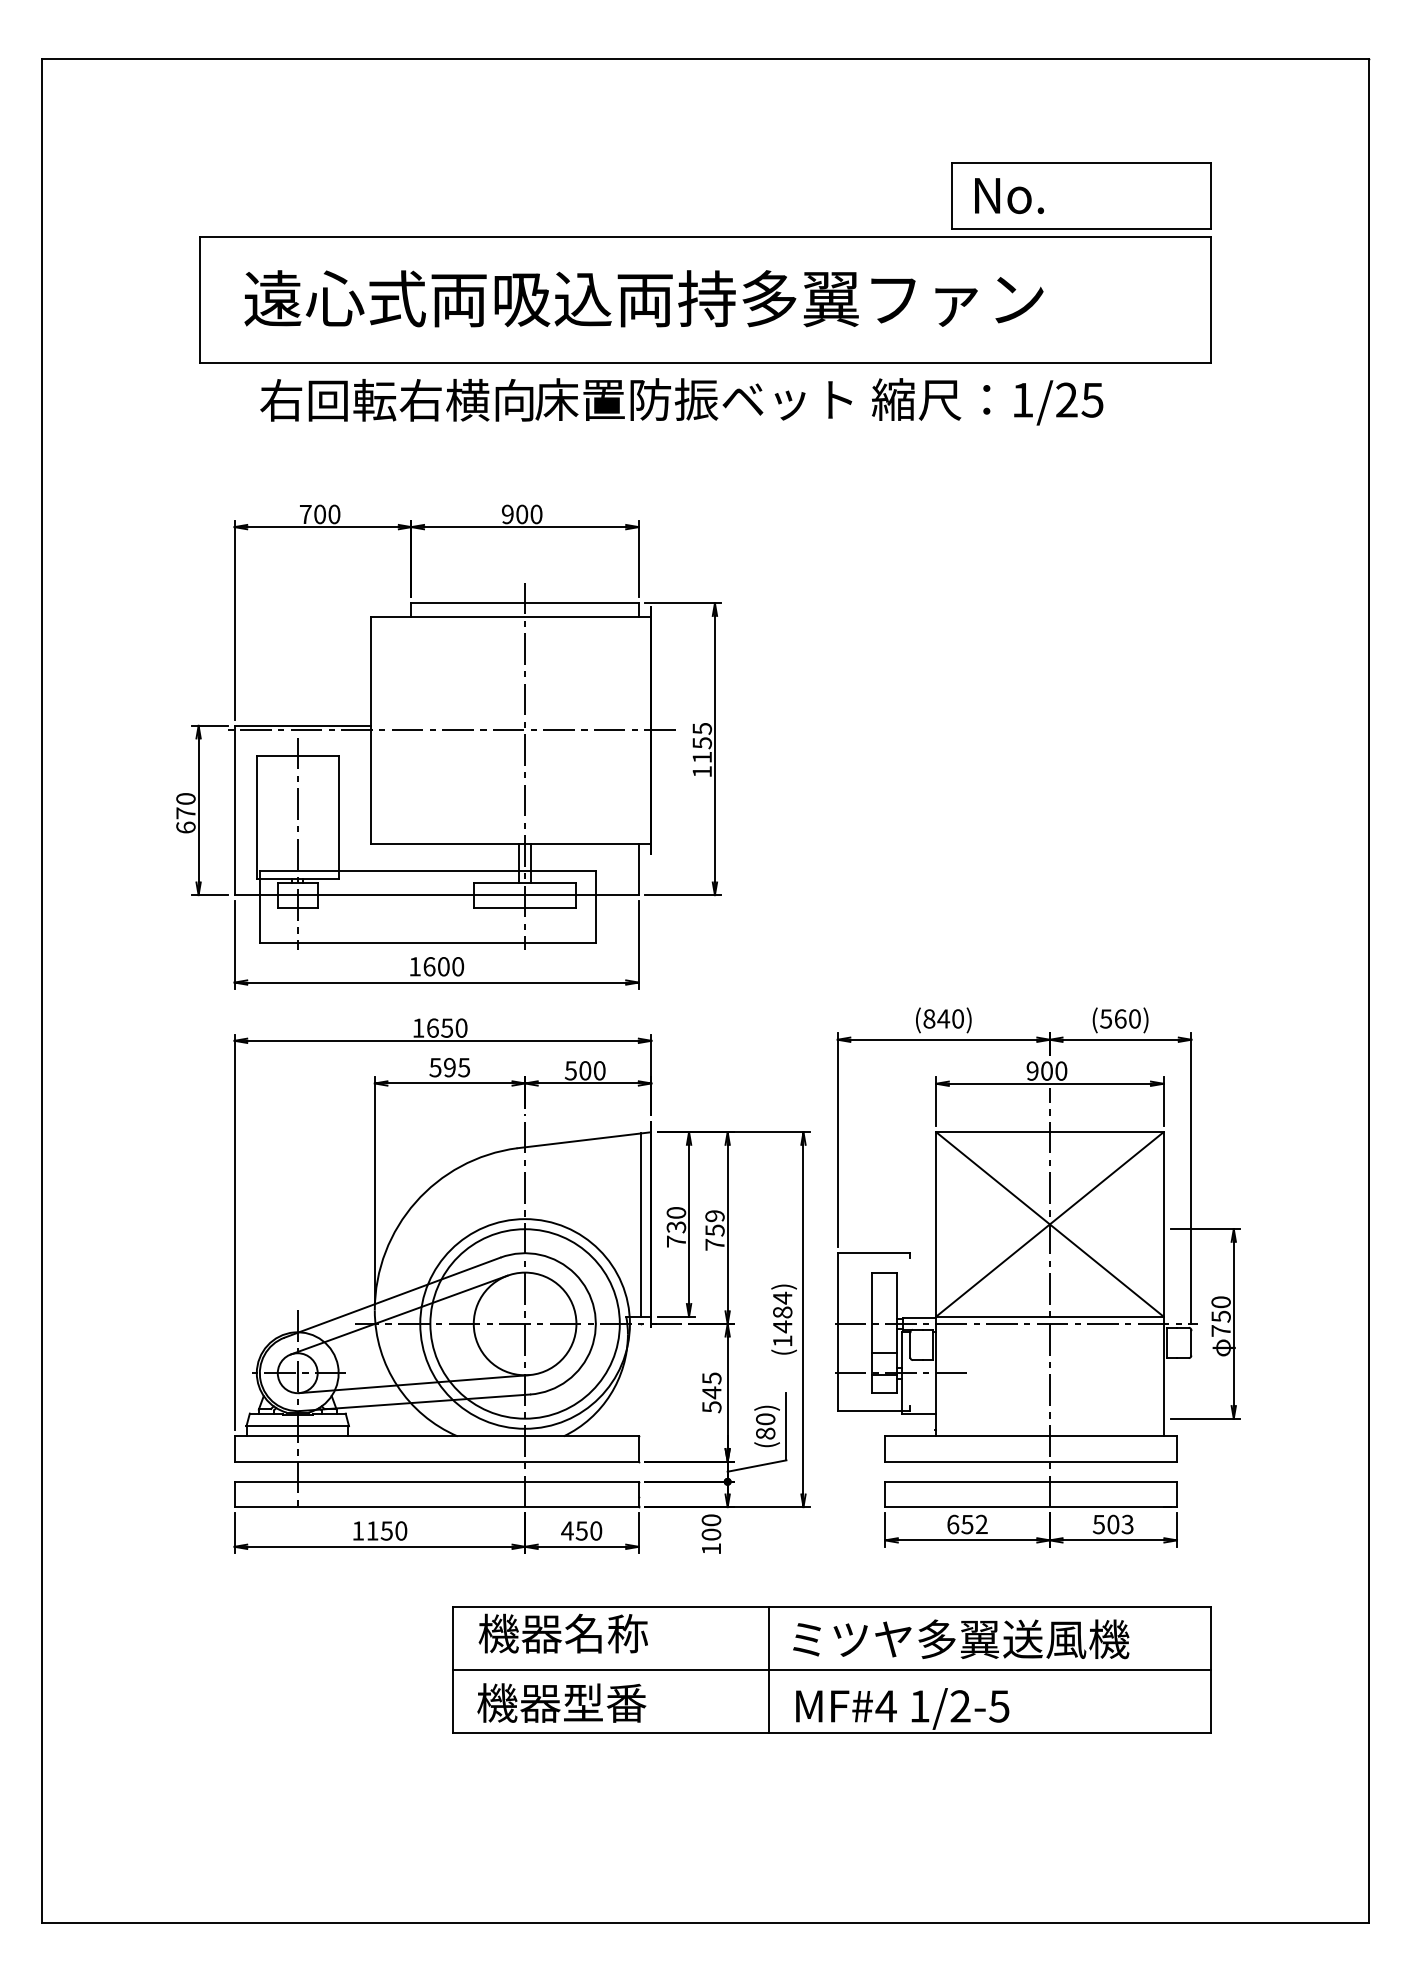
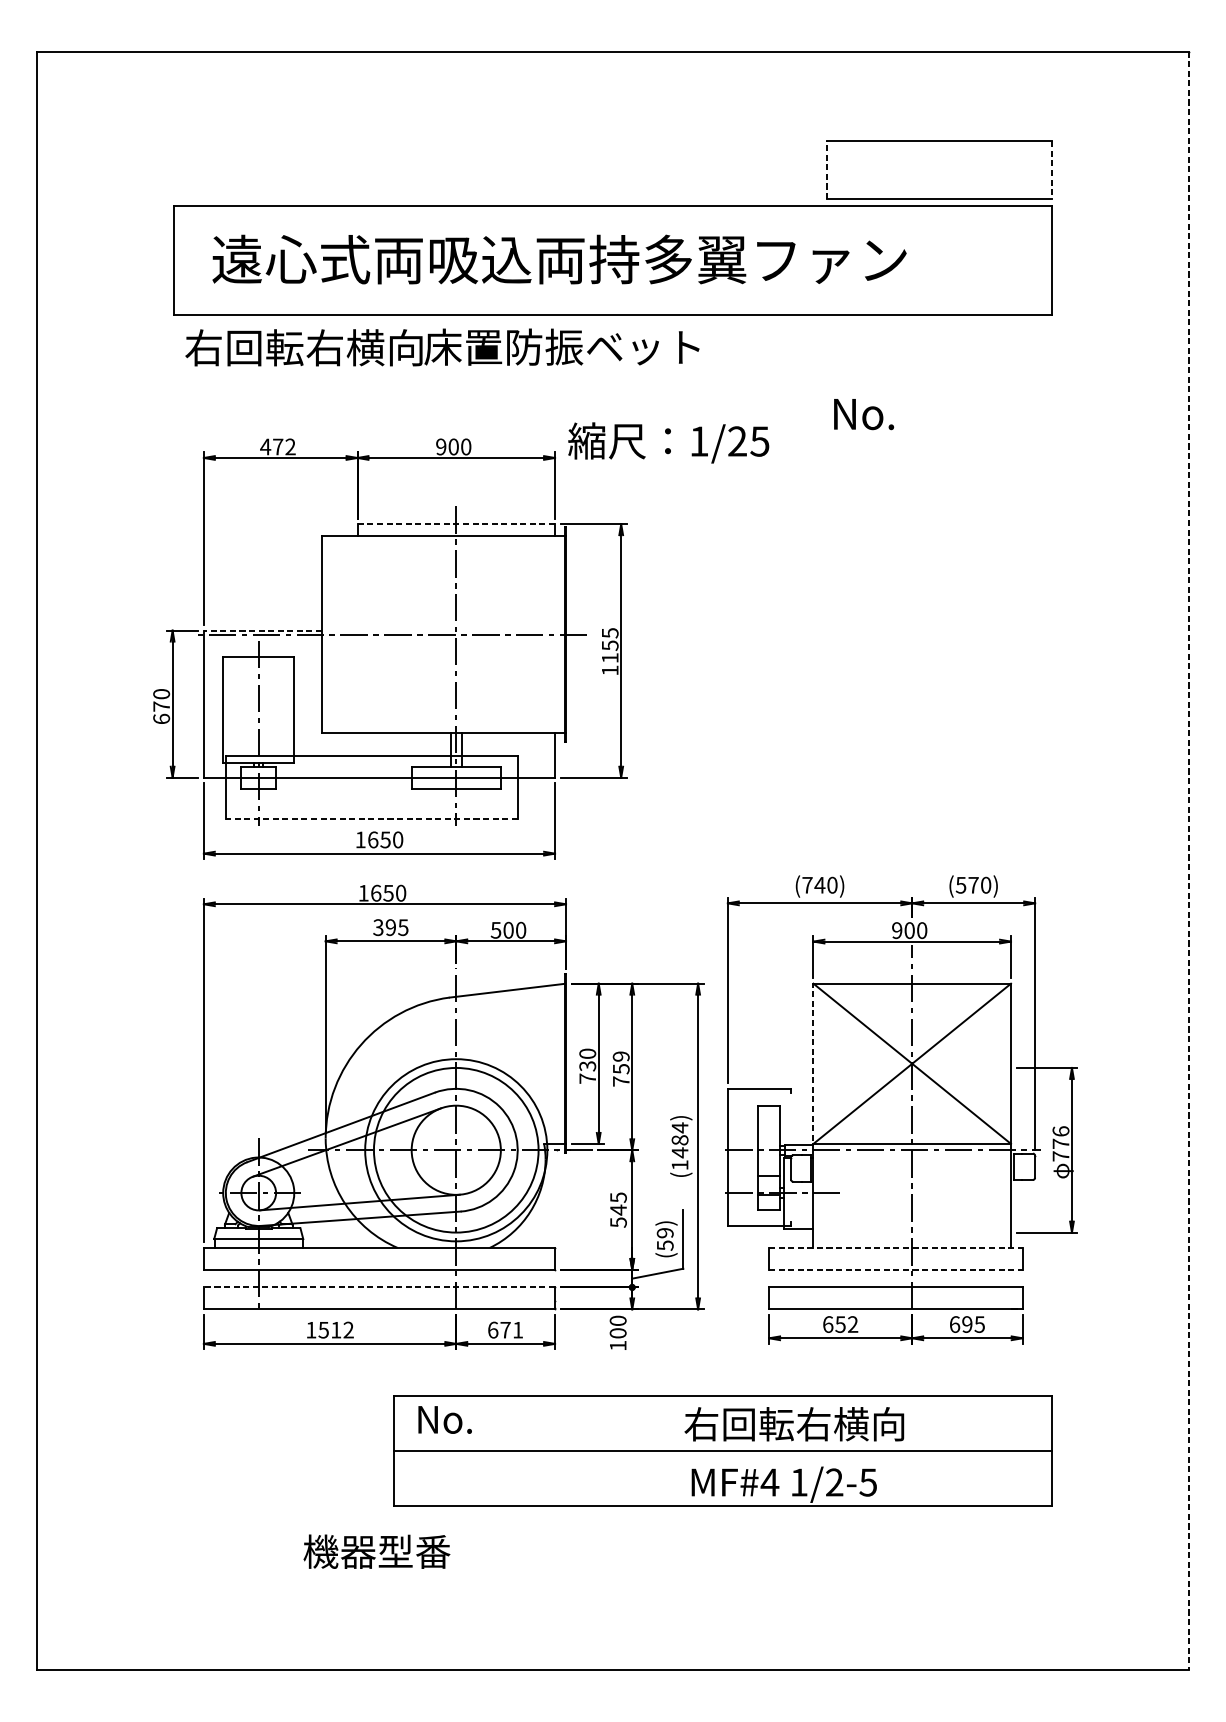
line: (952, 195) -> (827, 169), solid -> dashed
text: (1009, 196) -> (864, 414), moved
line: (1210, 196) -> (1051, 170), solid -> dashed
text: (556, 399) -> (442, 347), moved
text: (987, 401) -> (668, 442), moved
text: (319, 514) -> (277, 447), 700 -> 472
line: (525, 603) -> (456, 524), solid -> dashed
line: (302, 725) -> (262, 630), solid -> dashed
line: (427, 942) -> (371, 818), solid -> dashed
text: (443, 966) -> (385, 839), 1600 -> 1650
line: (1368, 991) -> (1189, 861), solid -> dashed
text: (929, 1018) -> (807, 884), (840) -> (740)
text: (1120, 1018) -> (973, 884), (560) -> (570)
text: (435, 1066) -> (378, 926), 595 -> 395
line: (641, 1224) -> (557, 1063), removed
line: (936, 1228) -> (813, 1067), solid -> dashed
text: (1220, 1309) -> (1060, 1137), 750 -> 776
text: (765, 1426) -> (665, 1239), (80) -> (59)
line: (1031, 1436) -> (896, 1248), solid -> dashed
line: (1031, 1461) -> (896, 1269), solid -> dashed
line: (436, 1481) -> (379, 1287), solid -> dashed
text: (1112, 1524) -> (966, 1324), 503 -> 695
text: (386, 1530) -> (335, 1329), 1150 -> 1512
text: (581, 1530) -> (505, 1329), 450 -> 671
text: (562, 1633) -> (488, 1419), 機器名称 -> No.
text: (958, 1639) -> (832, 1424), ミツヤ多翼送風機 -> 右回転右横向
line: (768, 1669) -> (667, 1450), removed
text: (561, 1702) -> (376, 1551), moved

